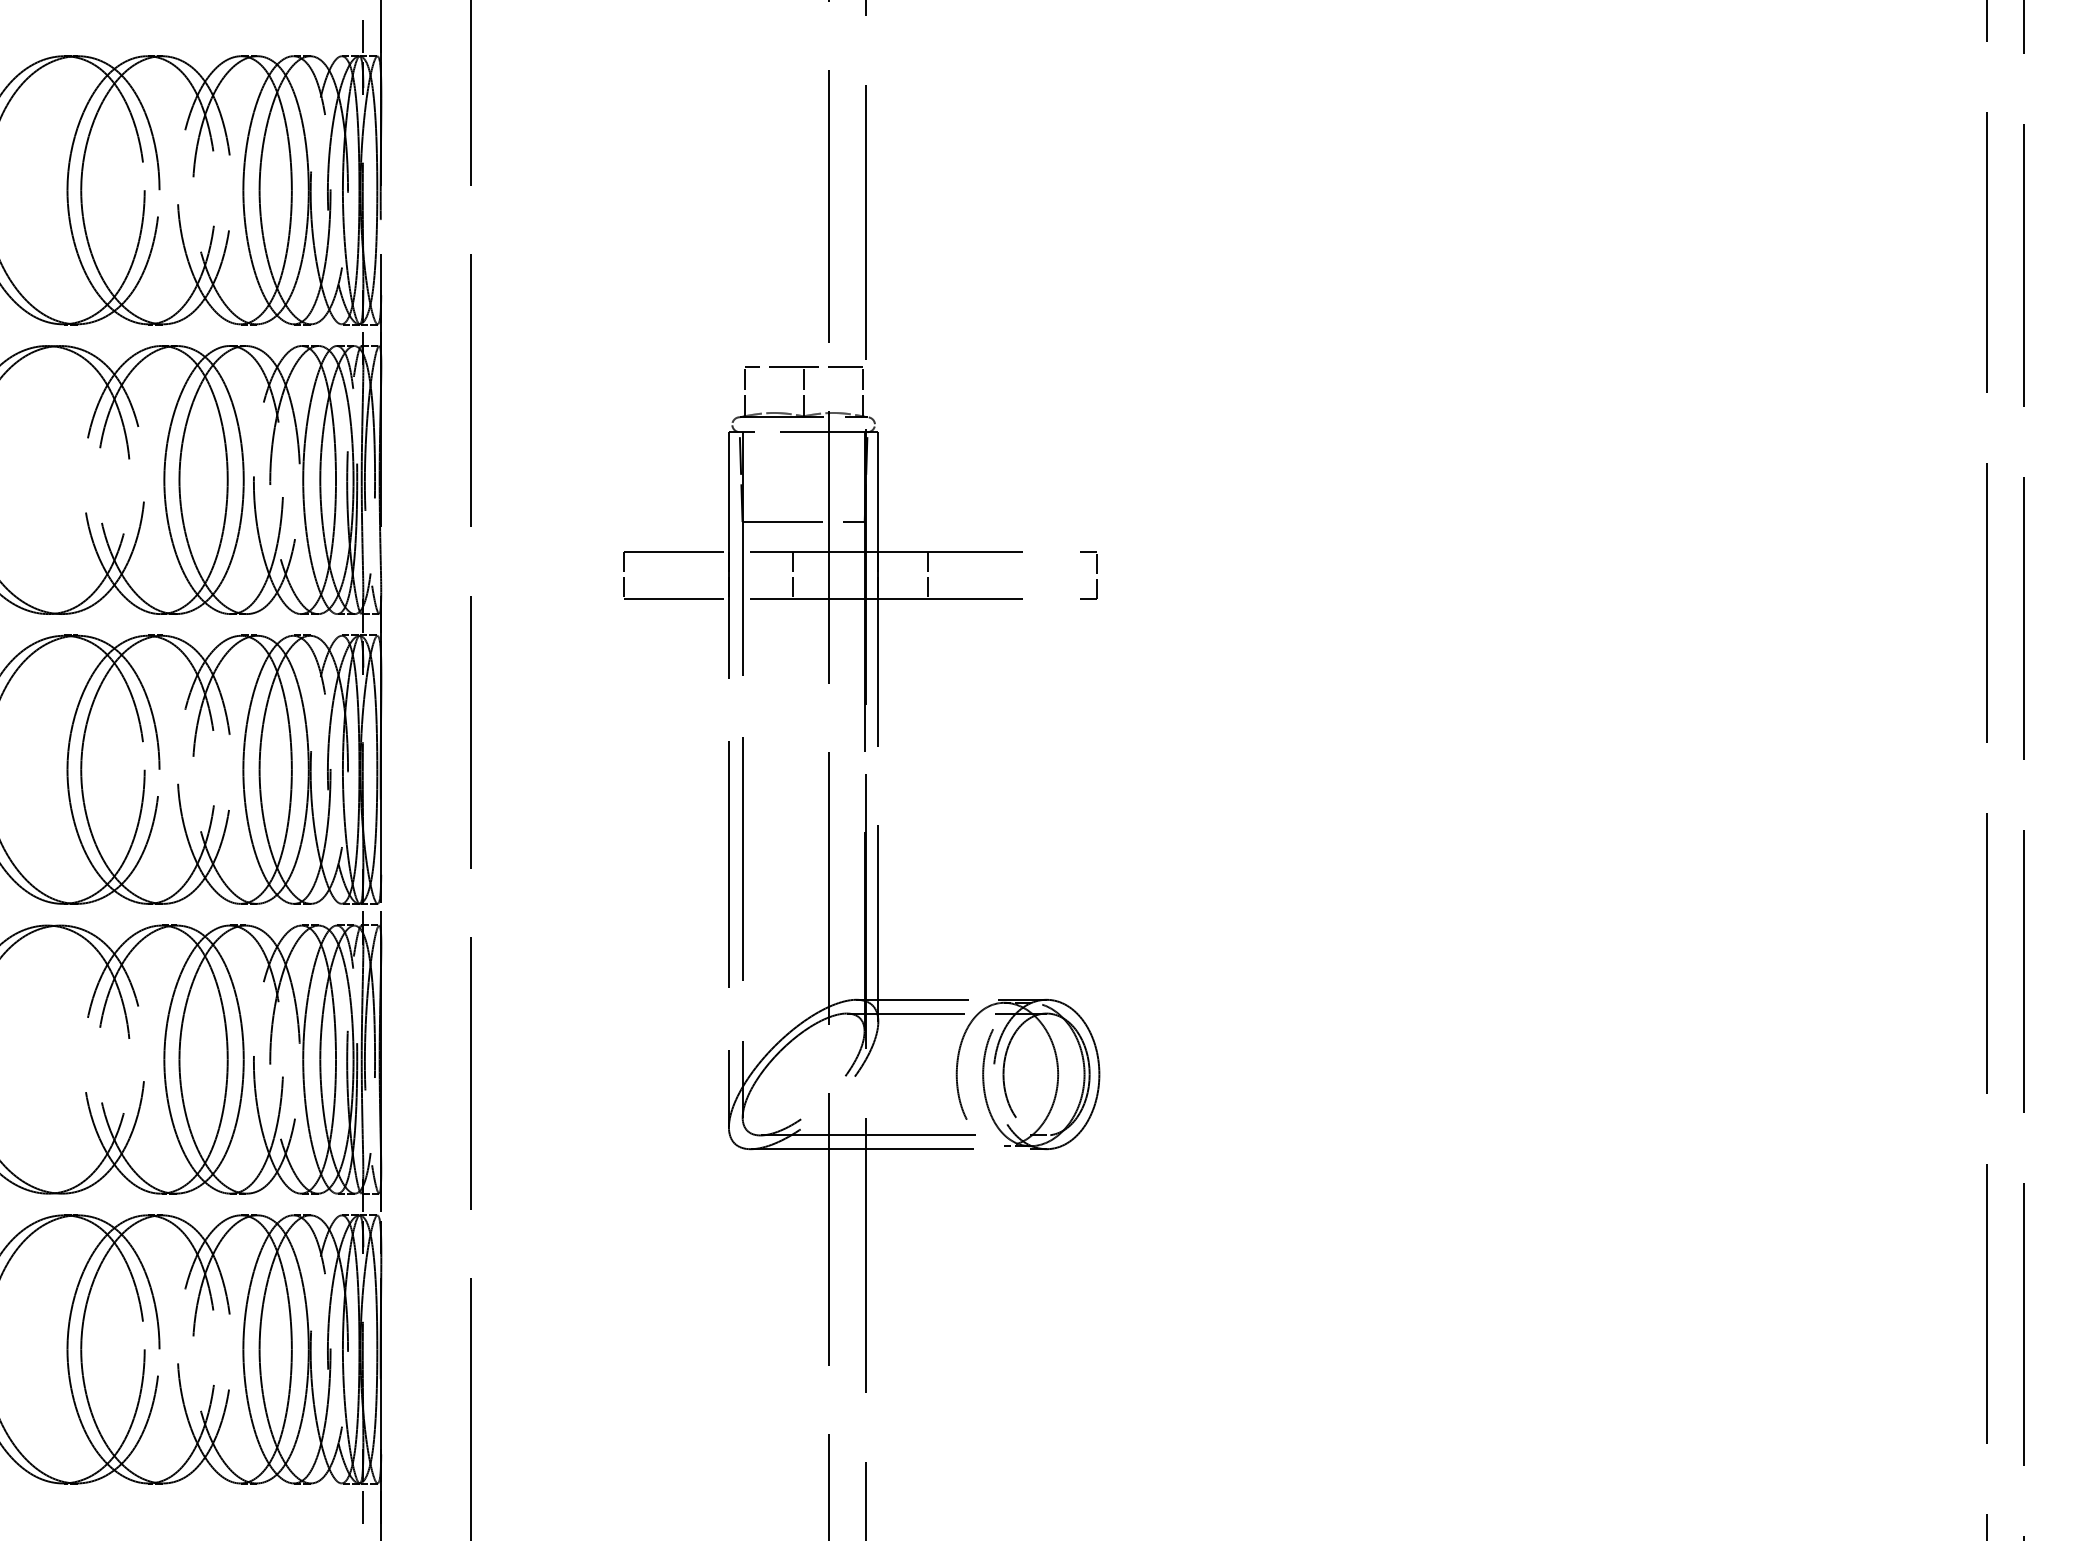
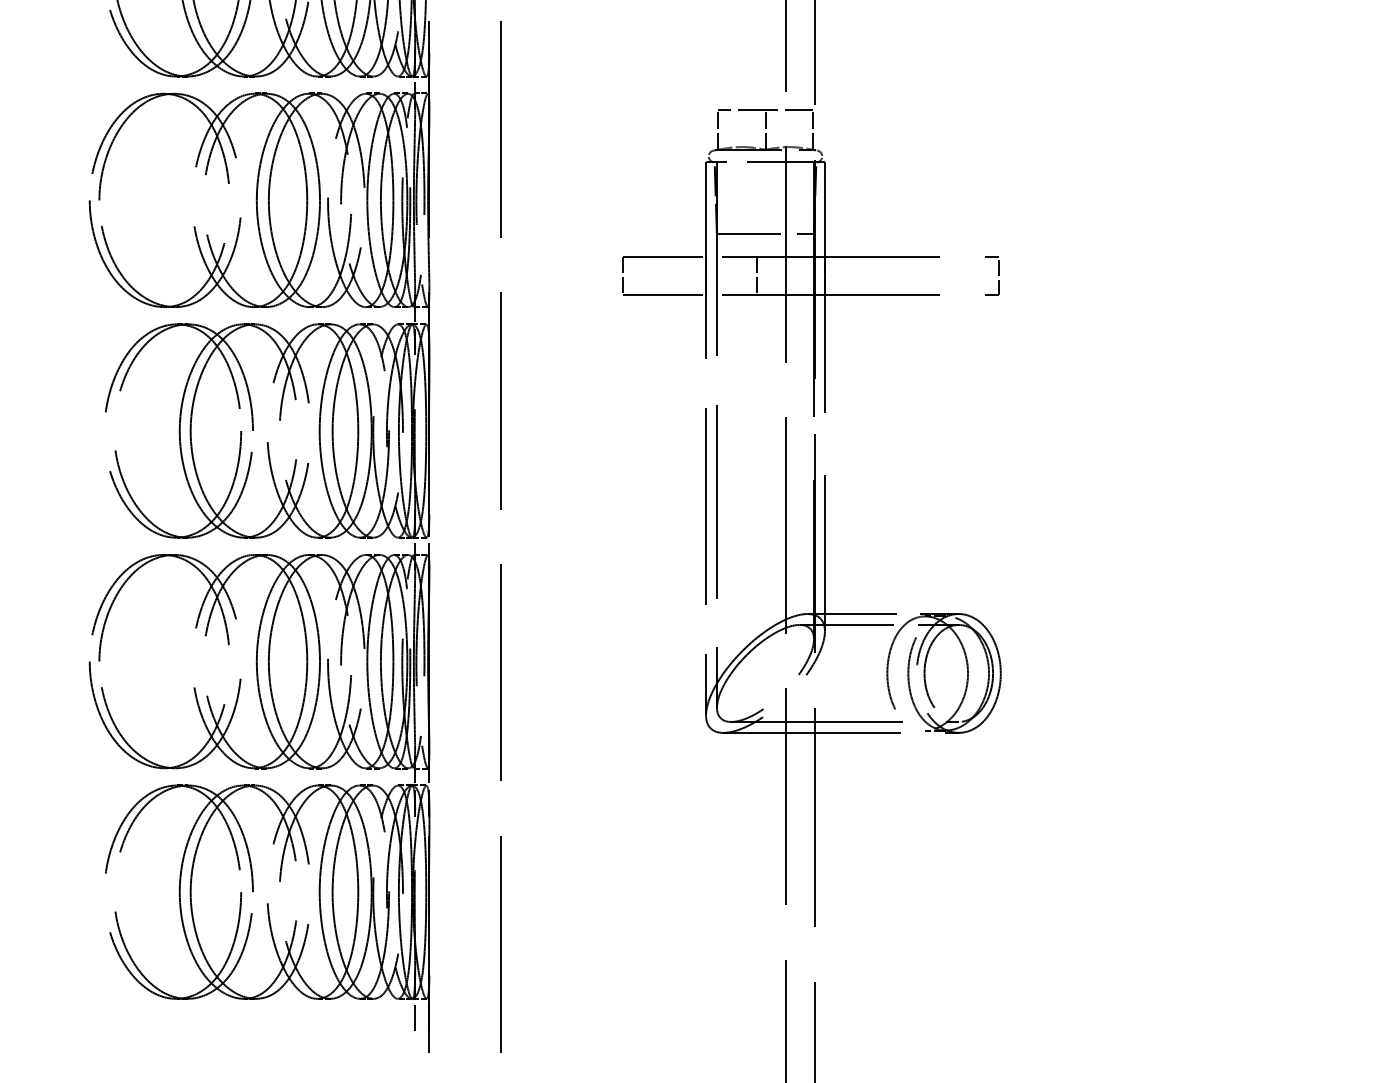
line: (928, 575) -> (864, 276), removed

